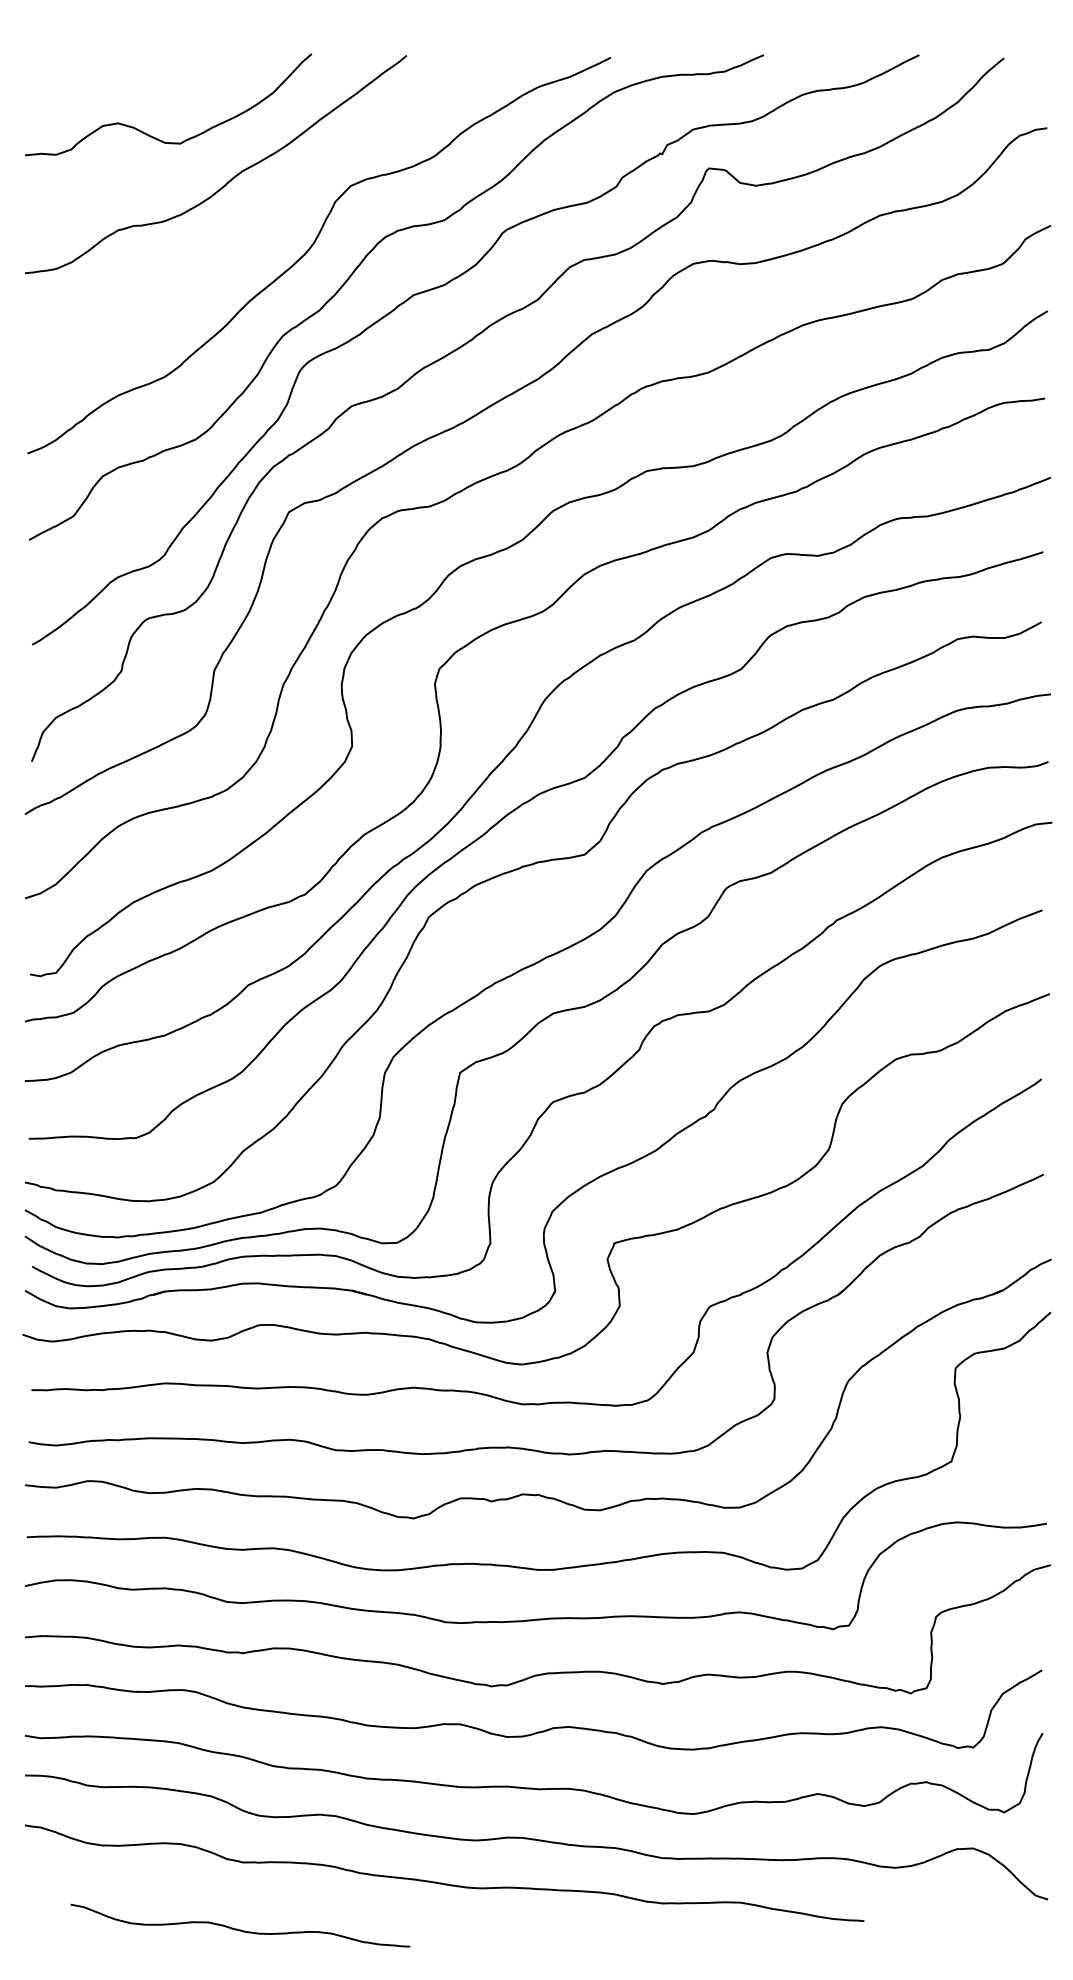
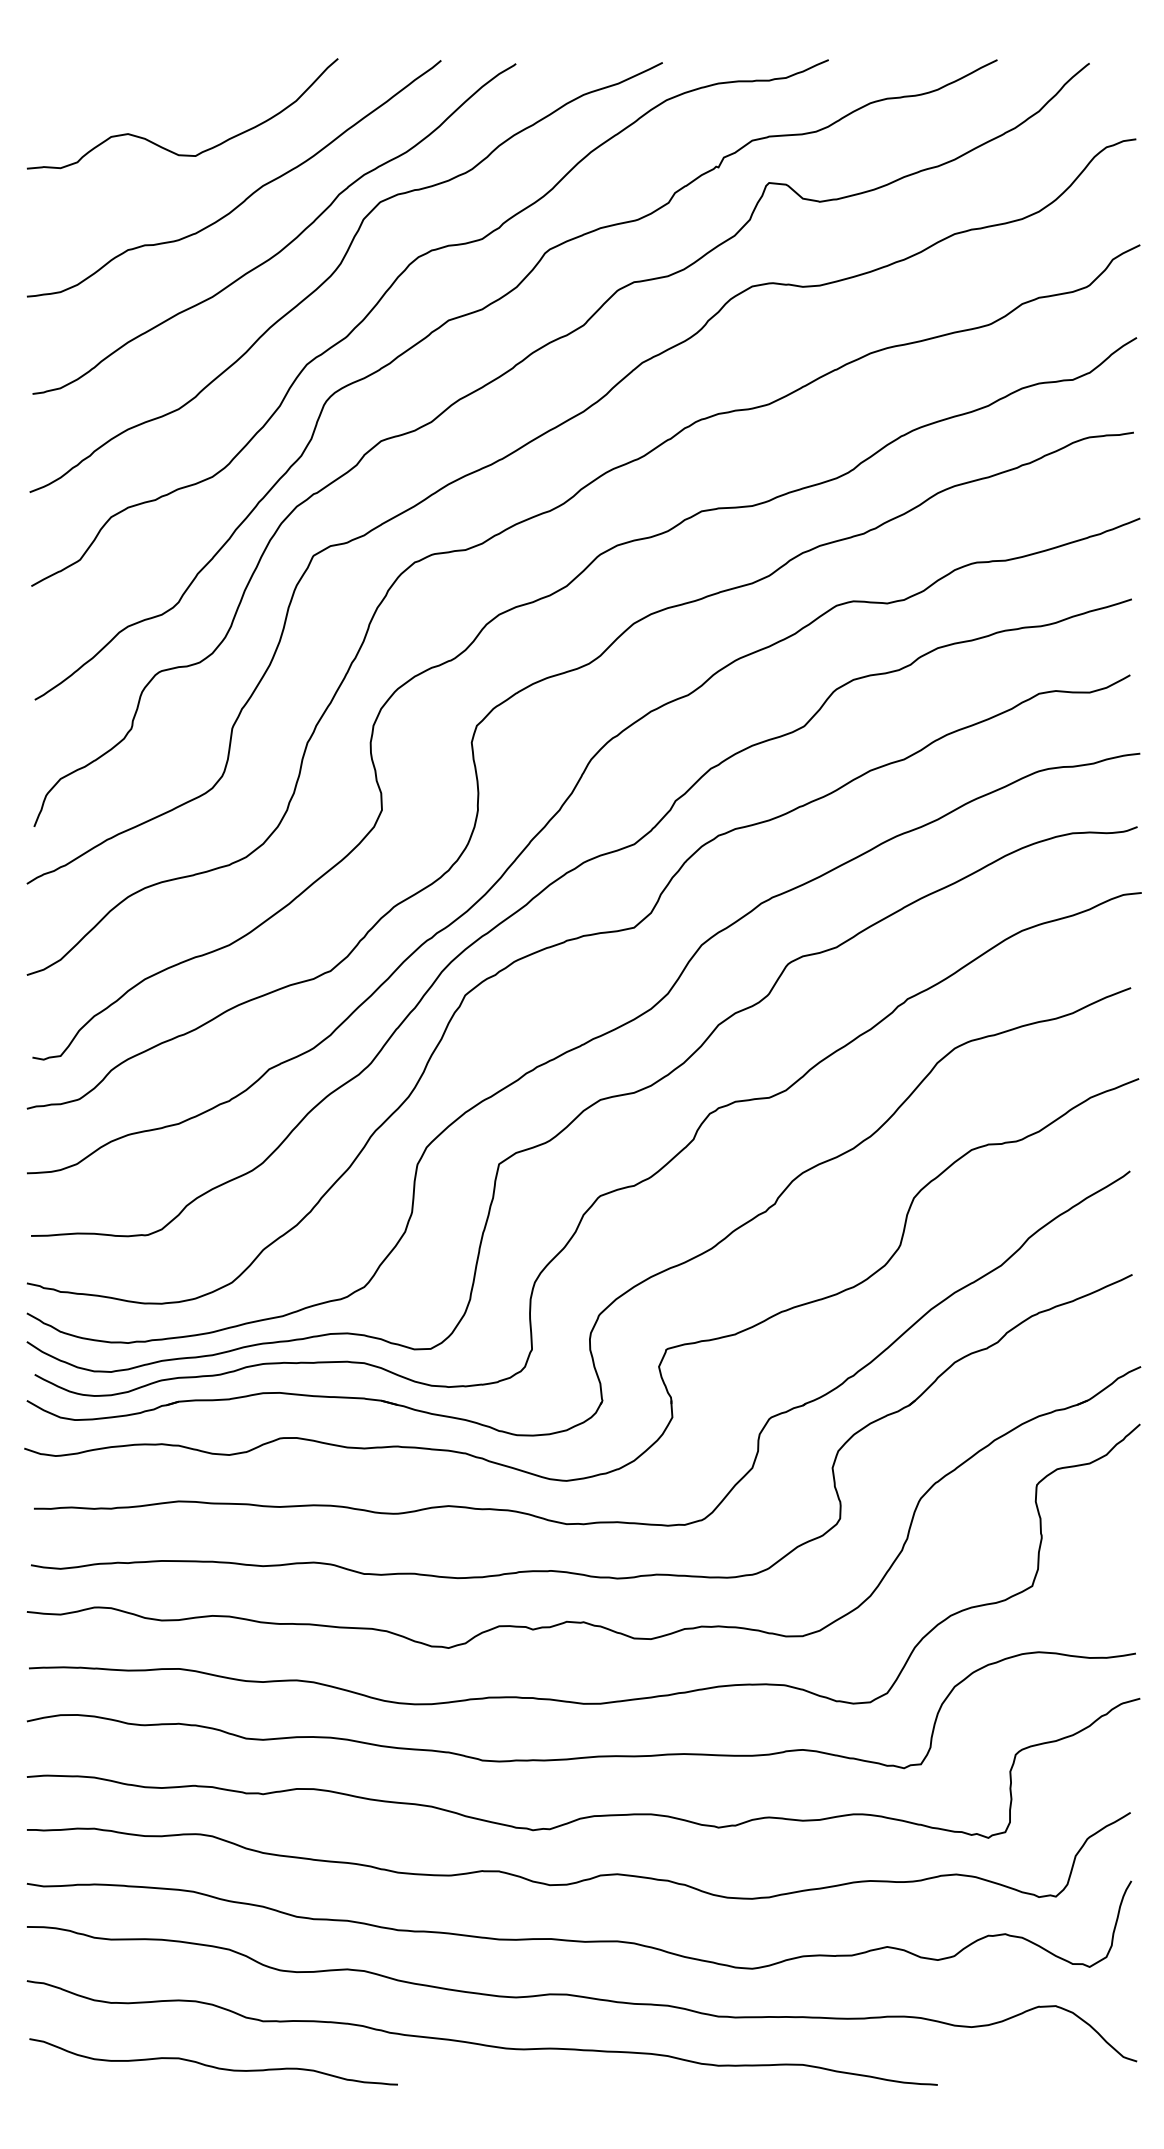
curve: (263, 226) -> (285, 245), added
curve: (239, 1929) -> (212, 2065), moved

